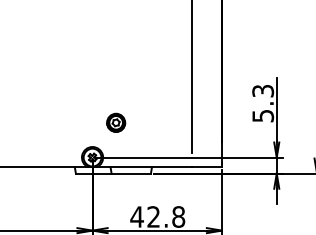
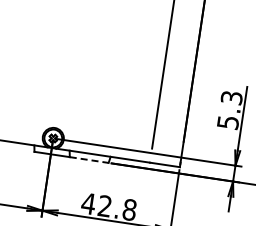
part: (116, 122) -> (82, 107), removed
line: (131, 173) -> (89, 159), solid -> dashed

